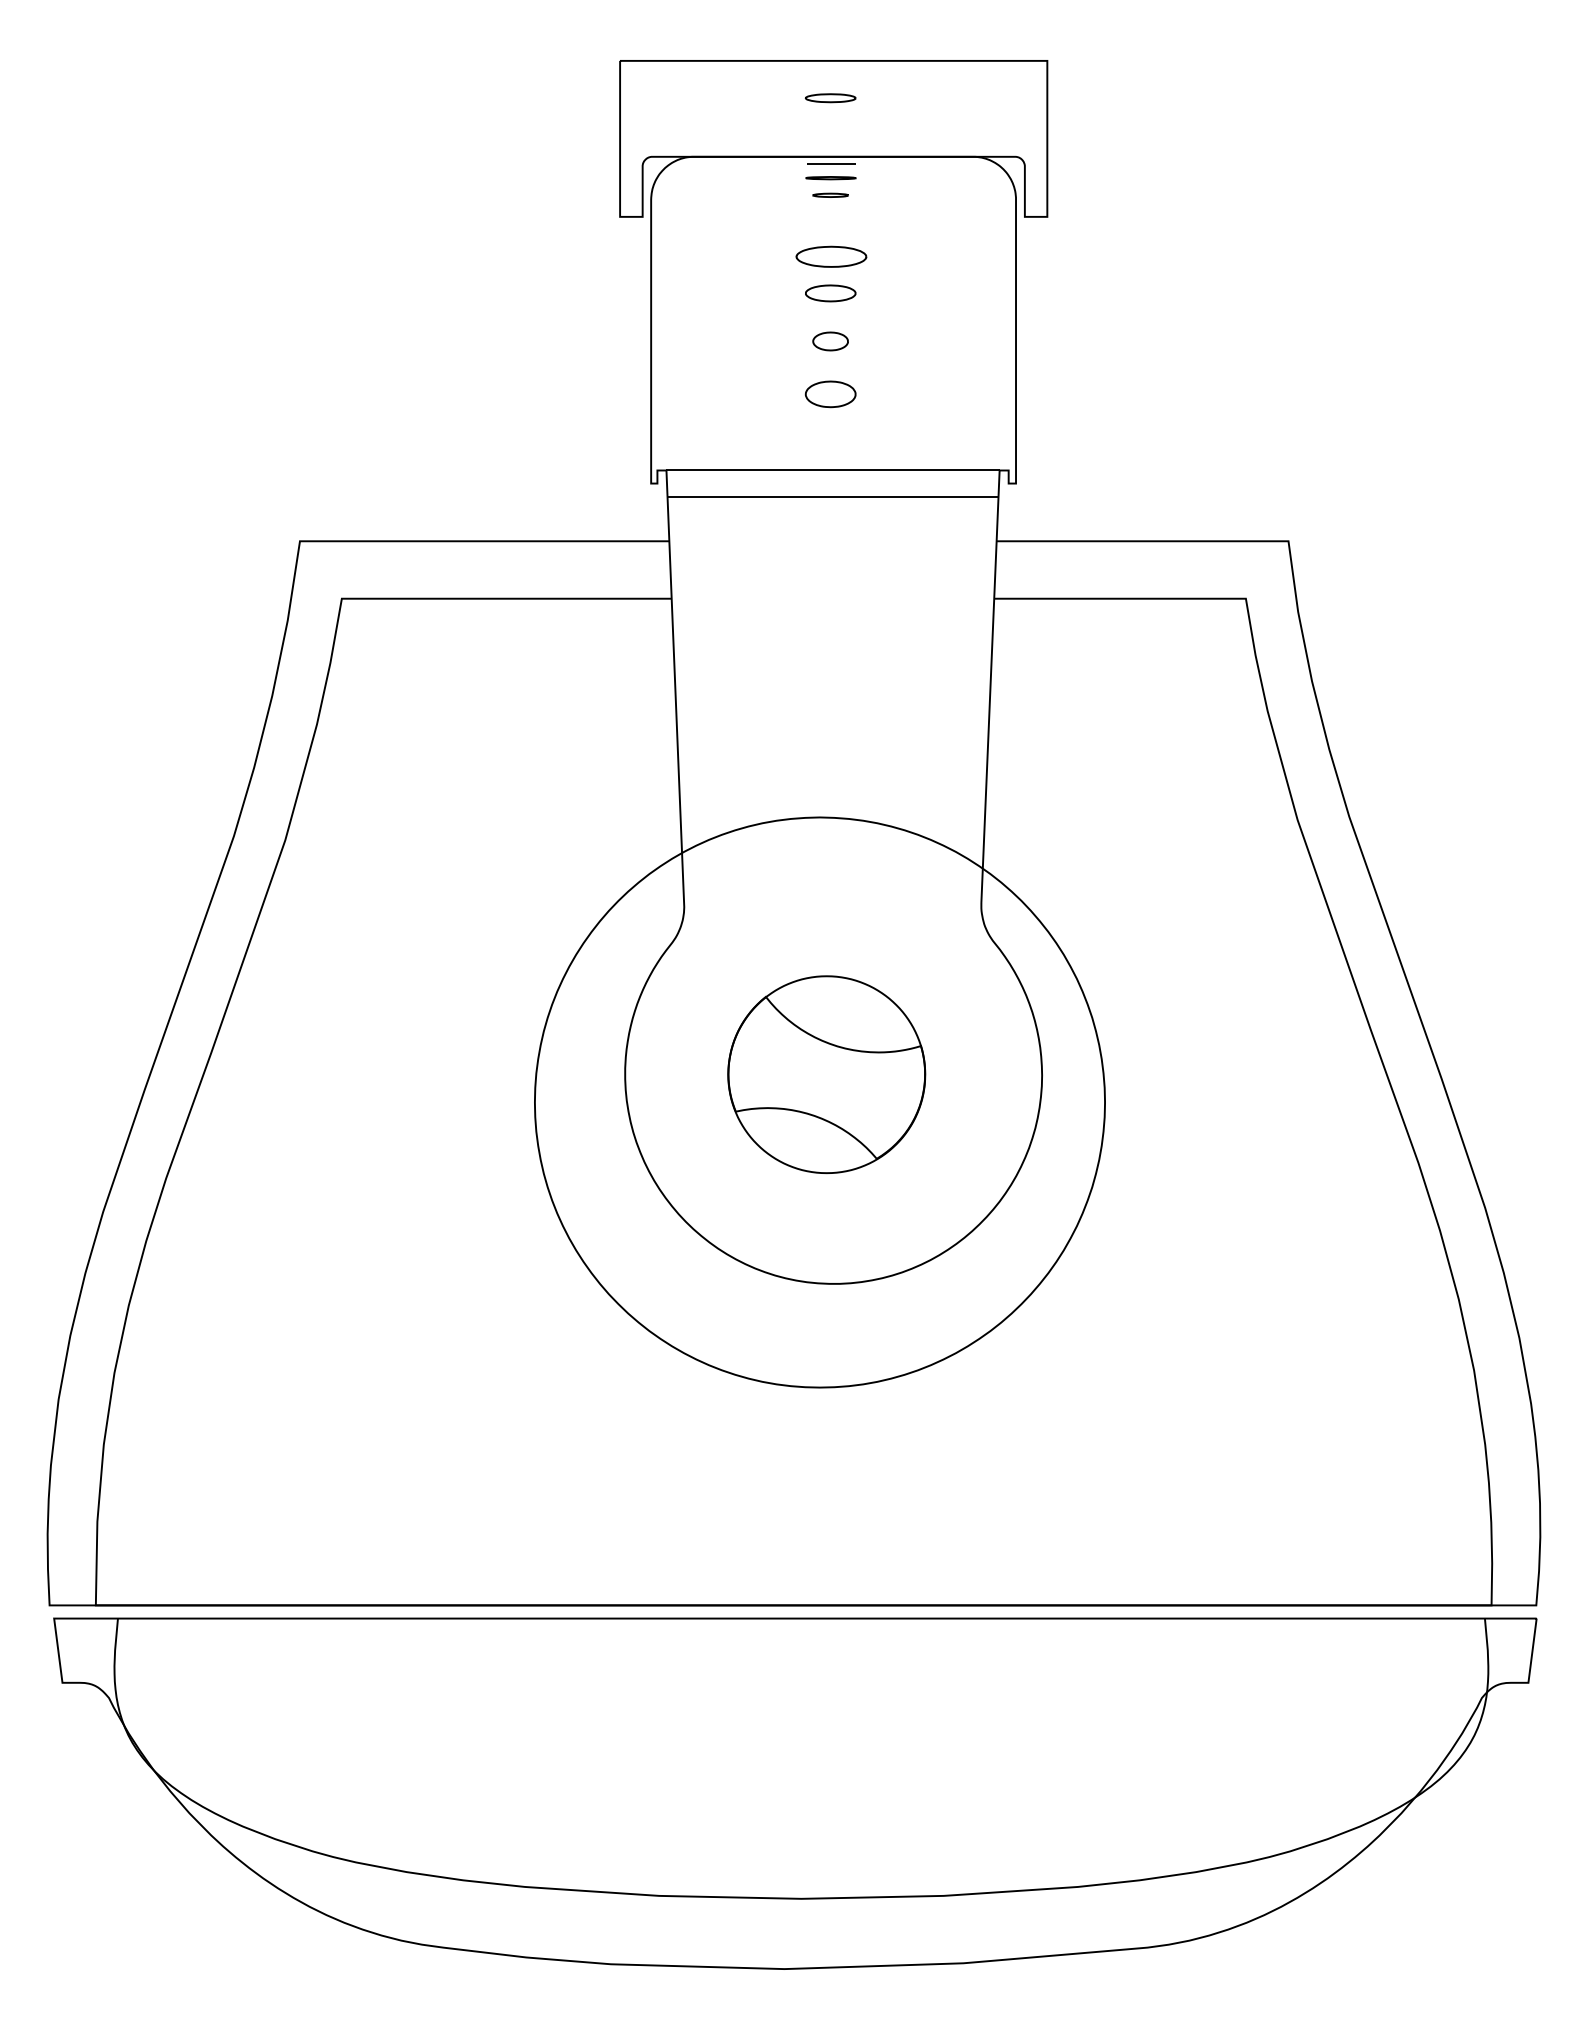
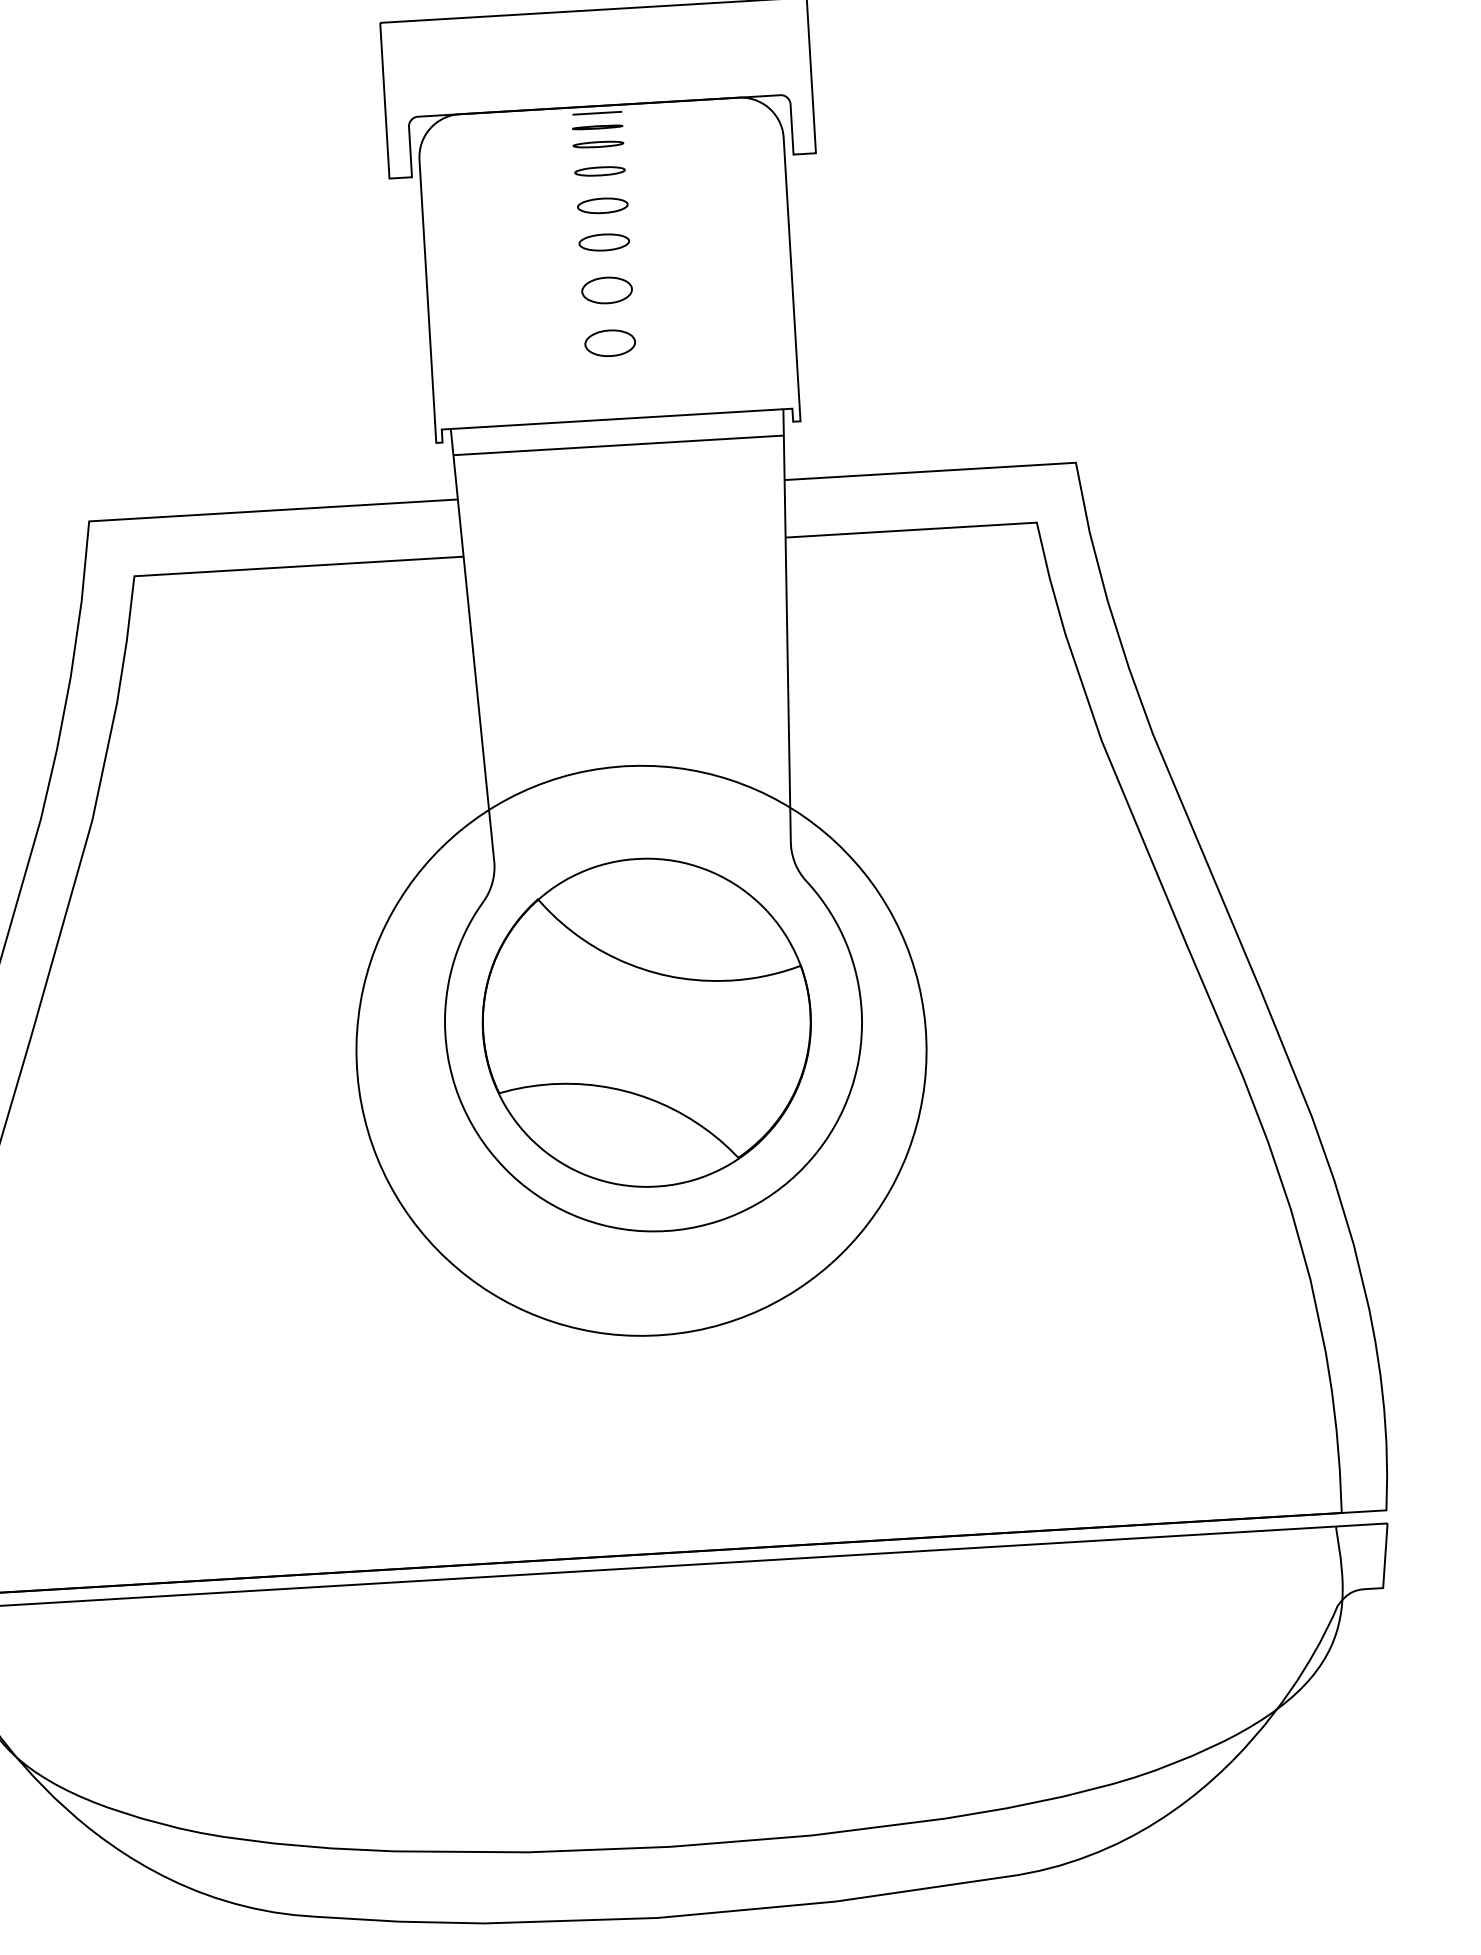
part: (830, 98) -> (599, 171), moved
part: (830, 195) -> (598, 144), size x1.43
part: (831, 256) -> (602, 205), size x0.71
part: (830, 341) -> (606, 290), size x1.43
part: (826, 1074) -> (646, 1022), size x1.67

